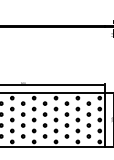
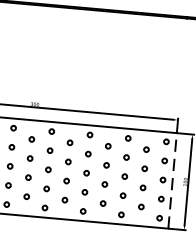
line: (105, 119) -> (173, 179), solid -> dashed

